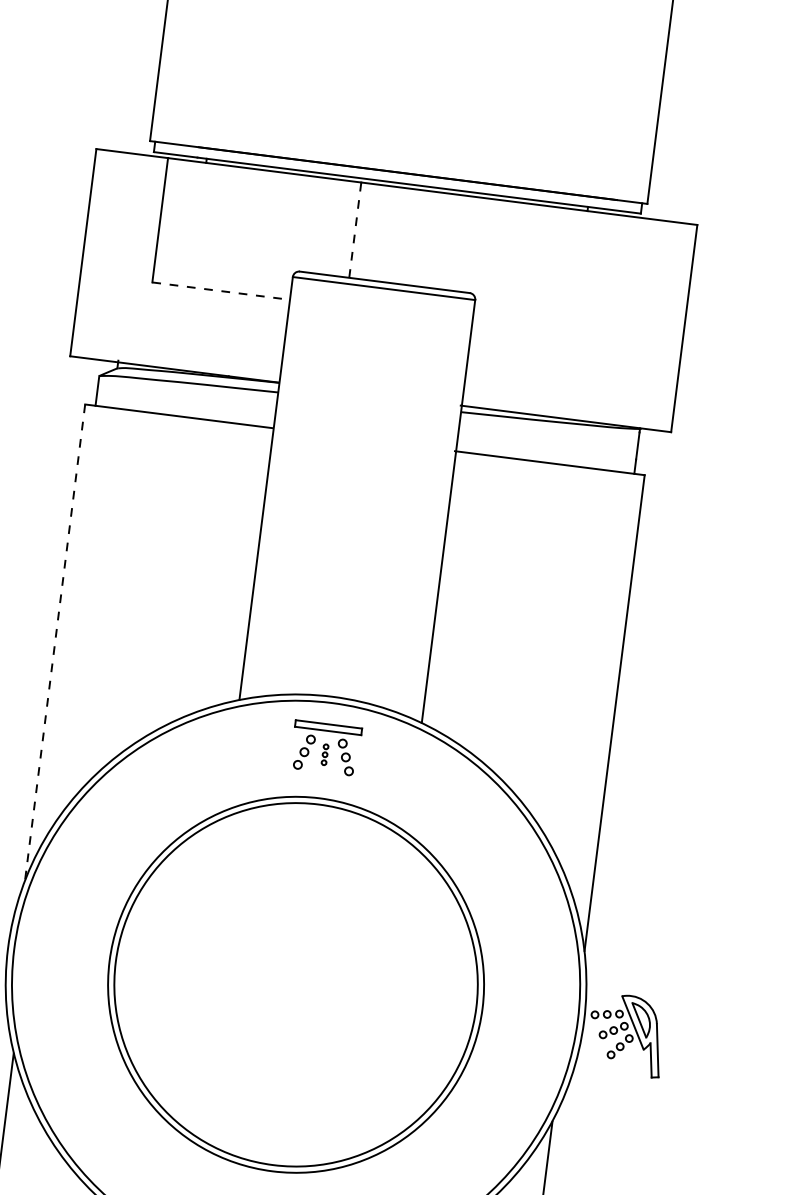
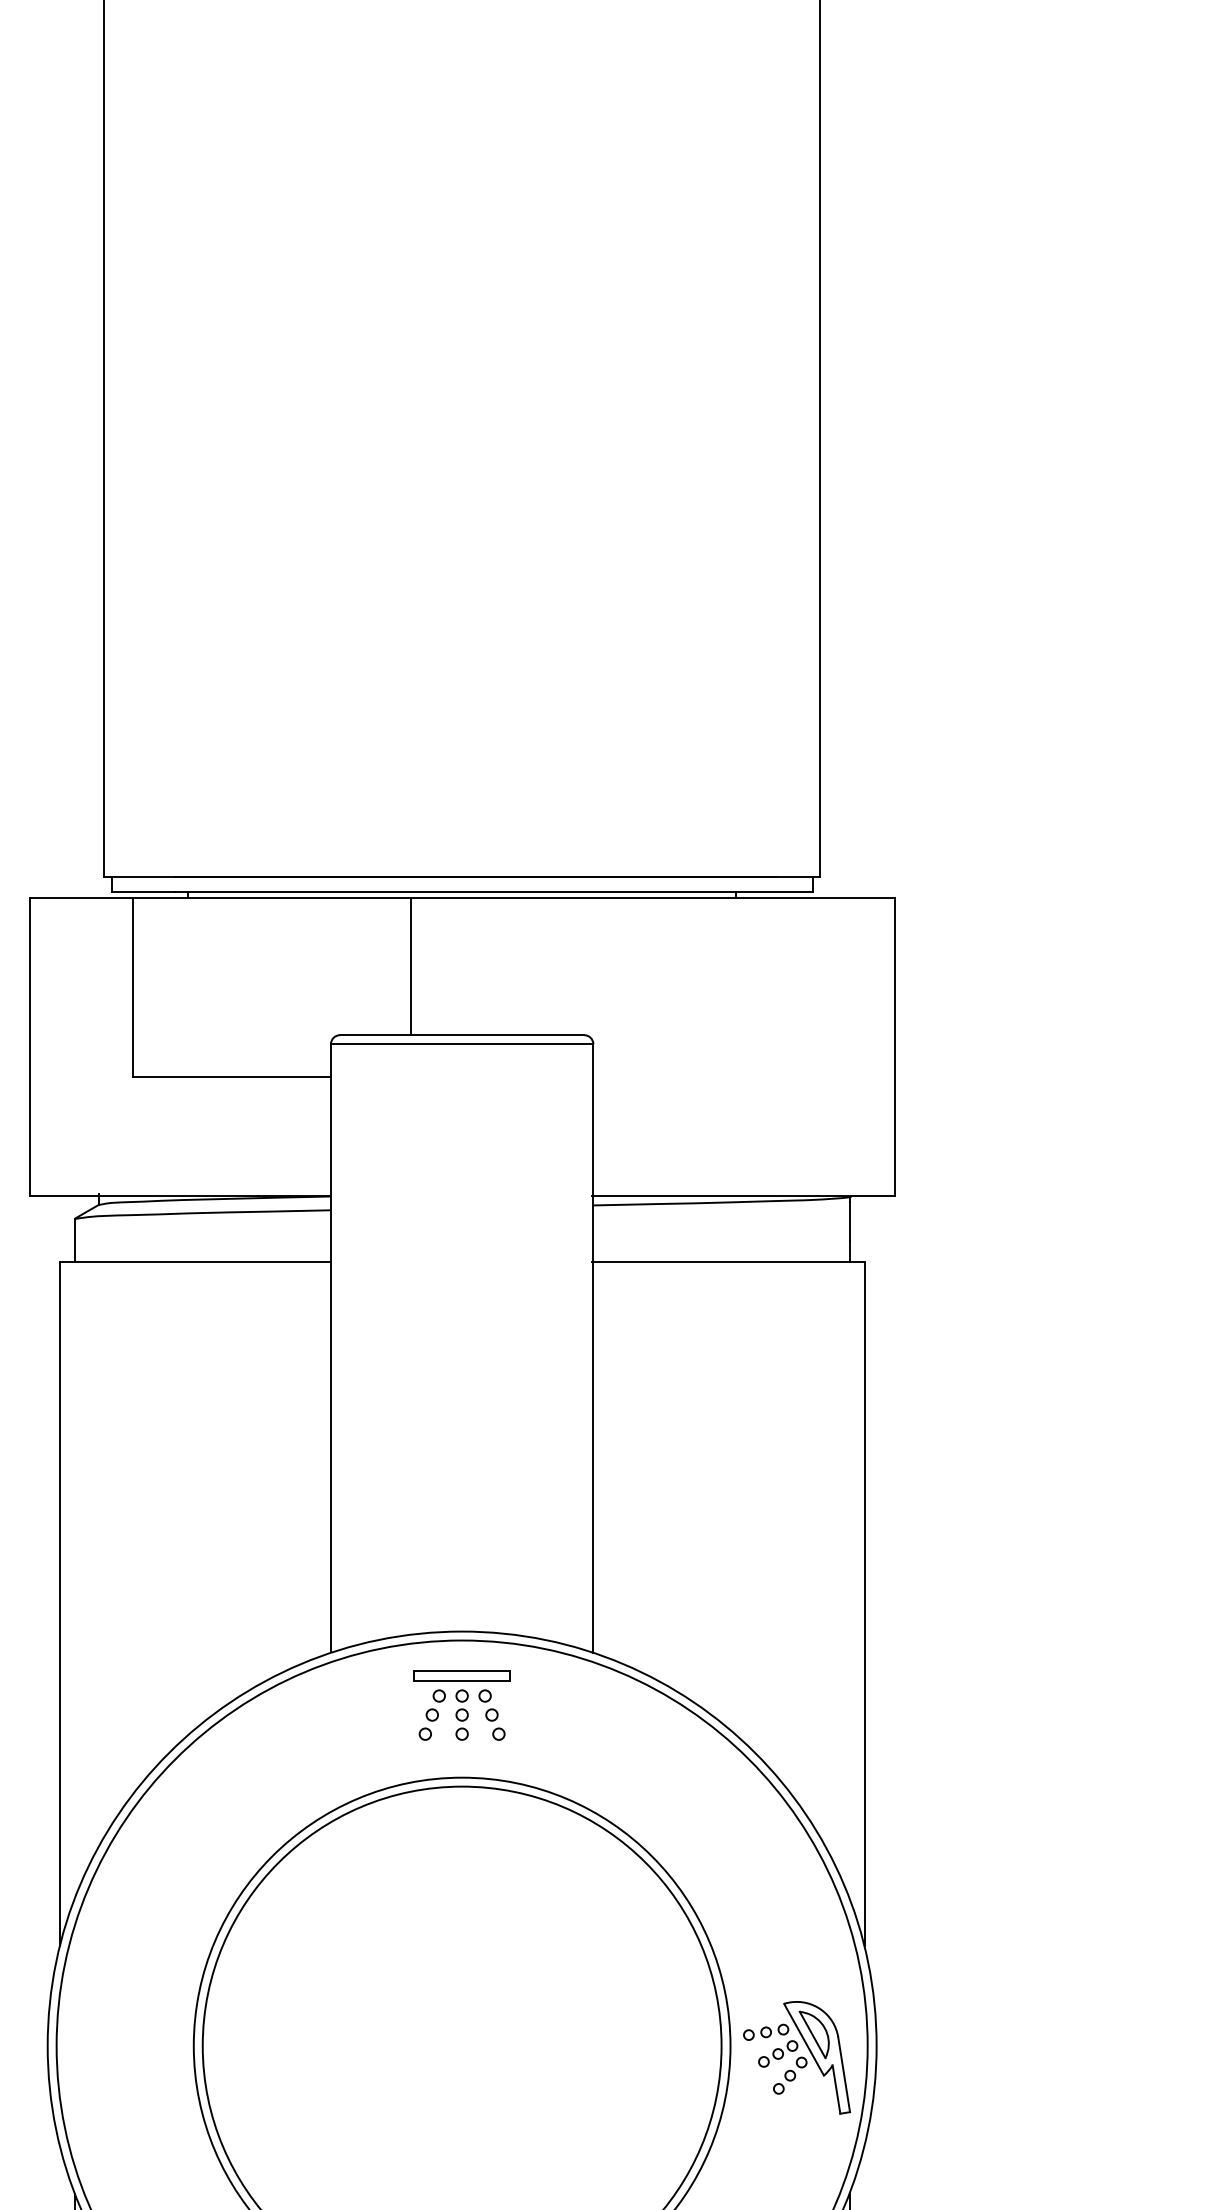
line: (354, 230) -> (410, 966), dashed -> solid
line: (221, 290) -> (232, 1076), dashed -> solid
line: (55, 642) -> (59, 1604), dashed -> solid
part: (324, 754) -> (461, 1714), size x1.67
part: (626, 1034) -> (797, 2057), moved

